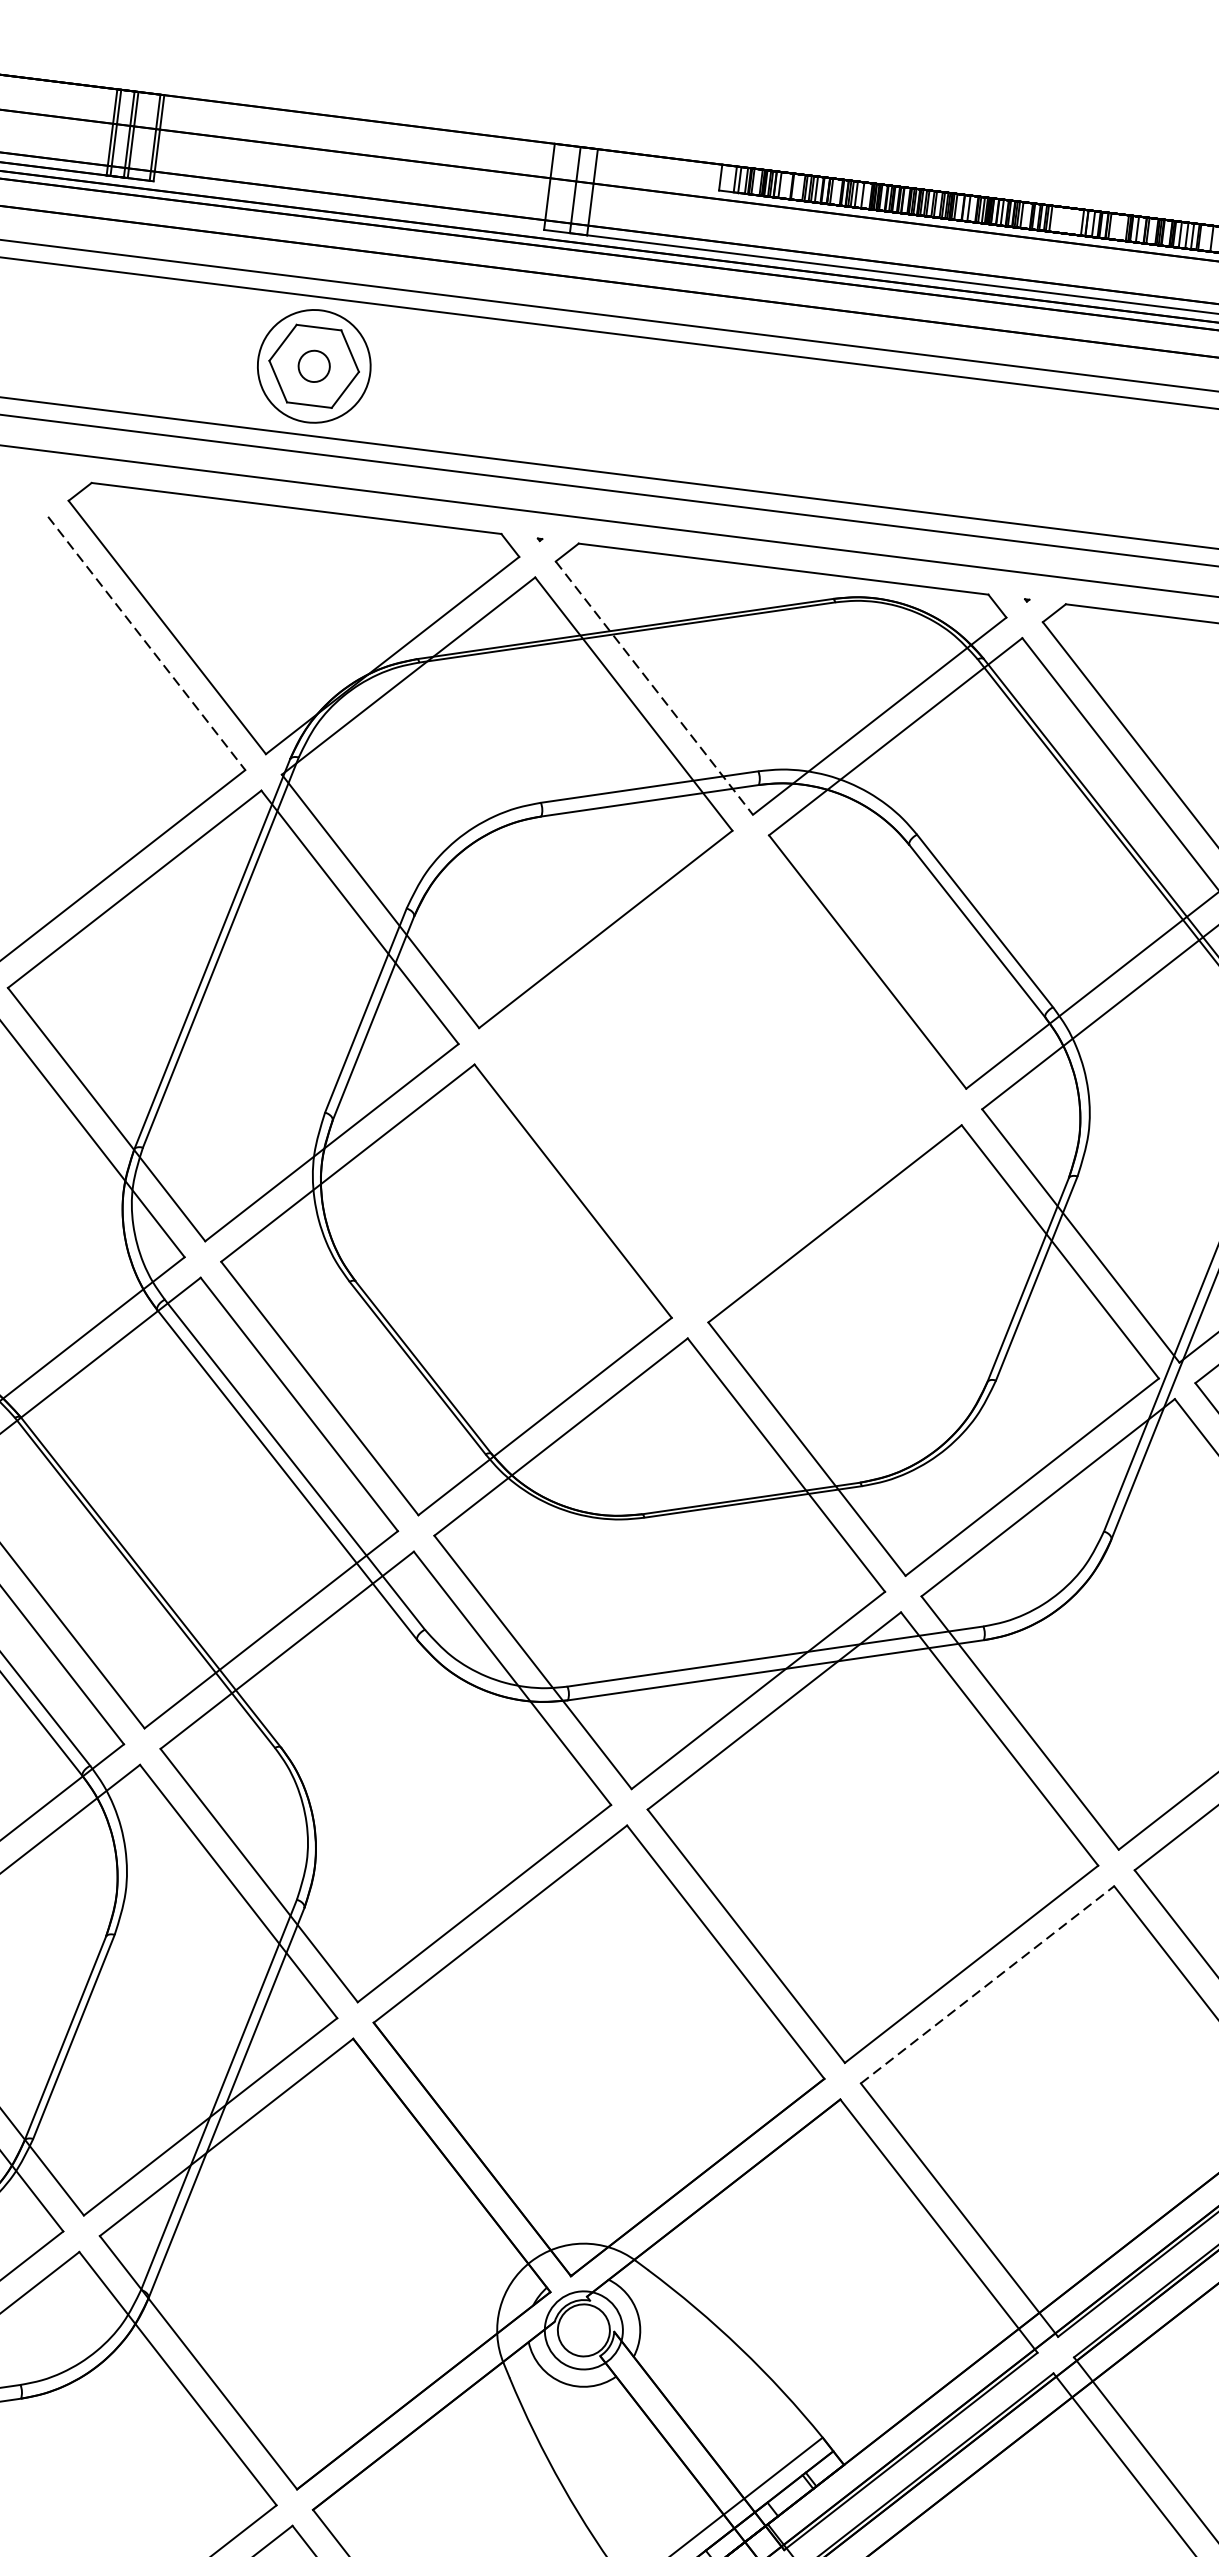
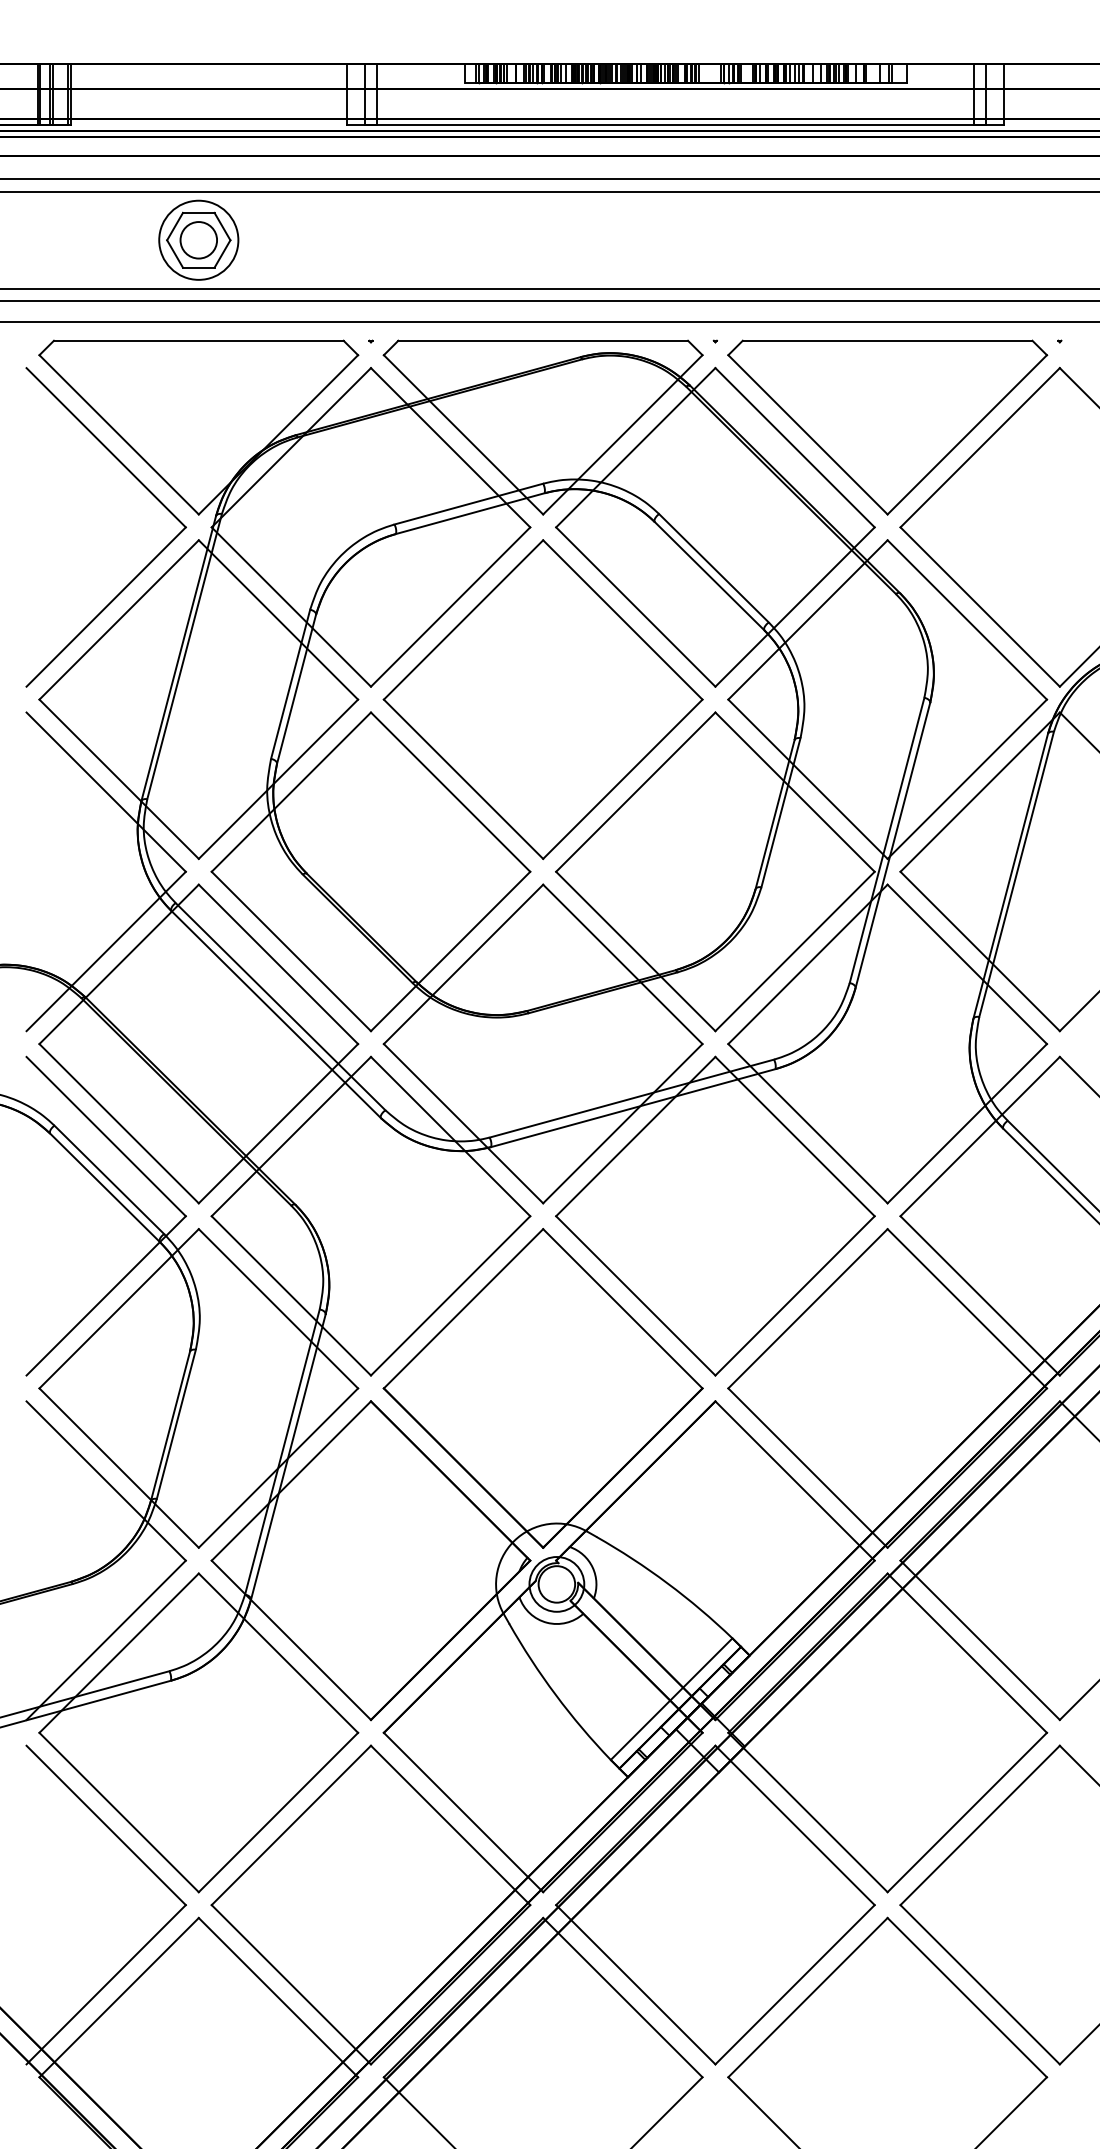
circle: (313, 366) -> (198, 240), size x1.67
line: (147, 643) -> (106, 447), dashed -> solid
line: (654, 687) -> (463, 434), dashed -> solid
part: (719, 1076) -> (542, 699), added
line: (986, 1984) -> (807, 1308), dashed -> solid

